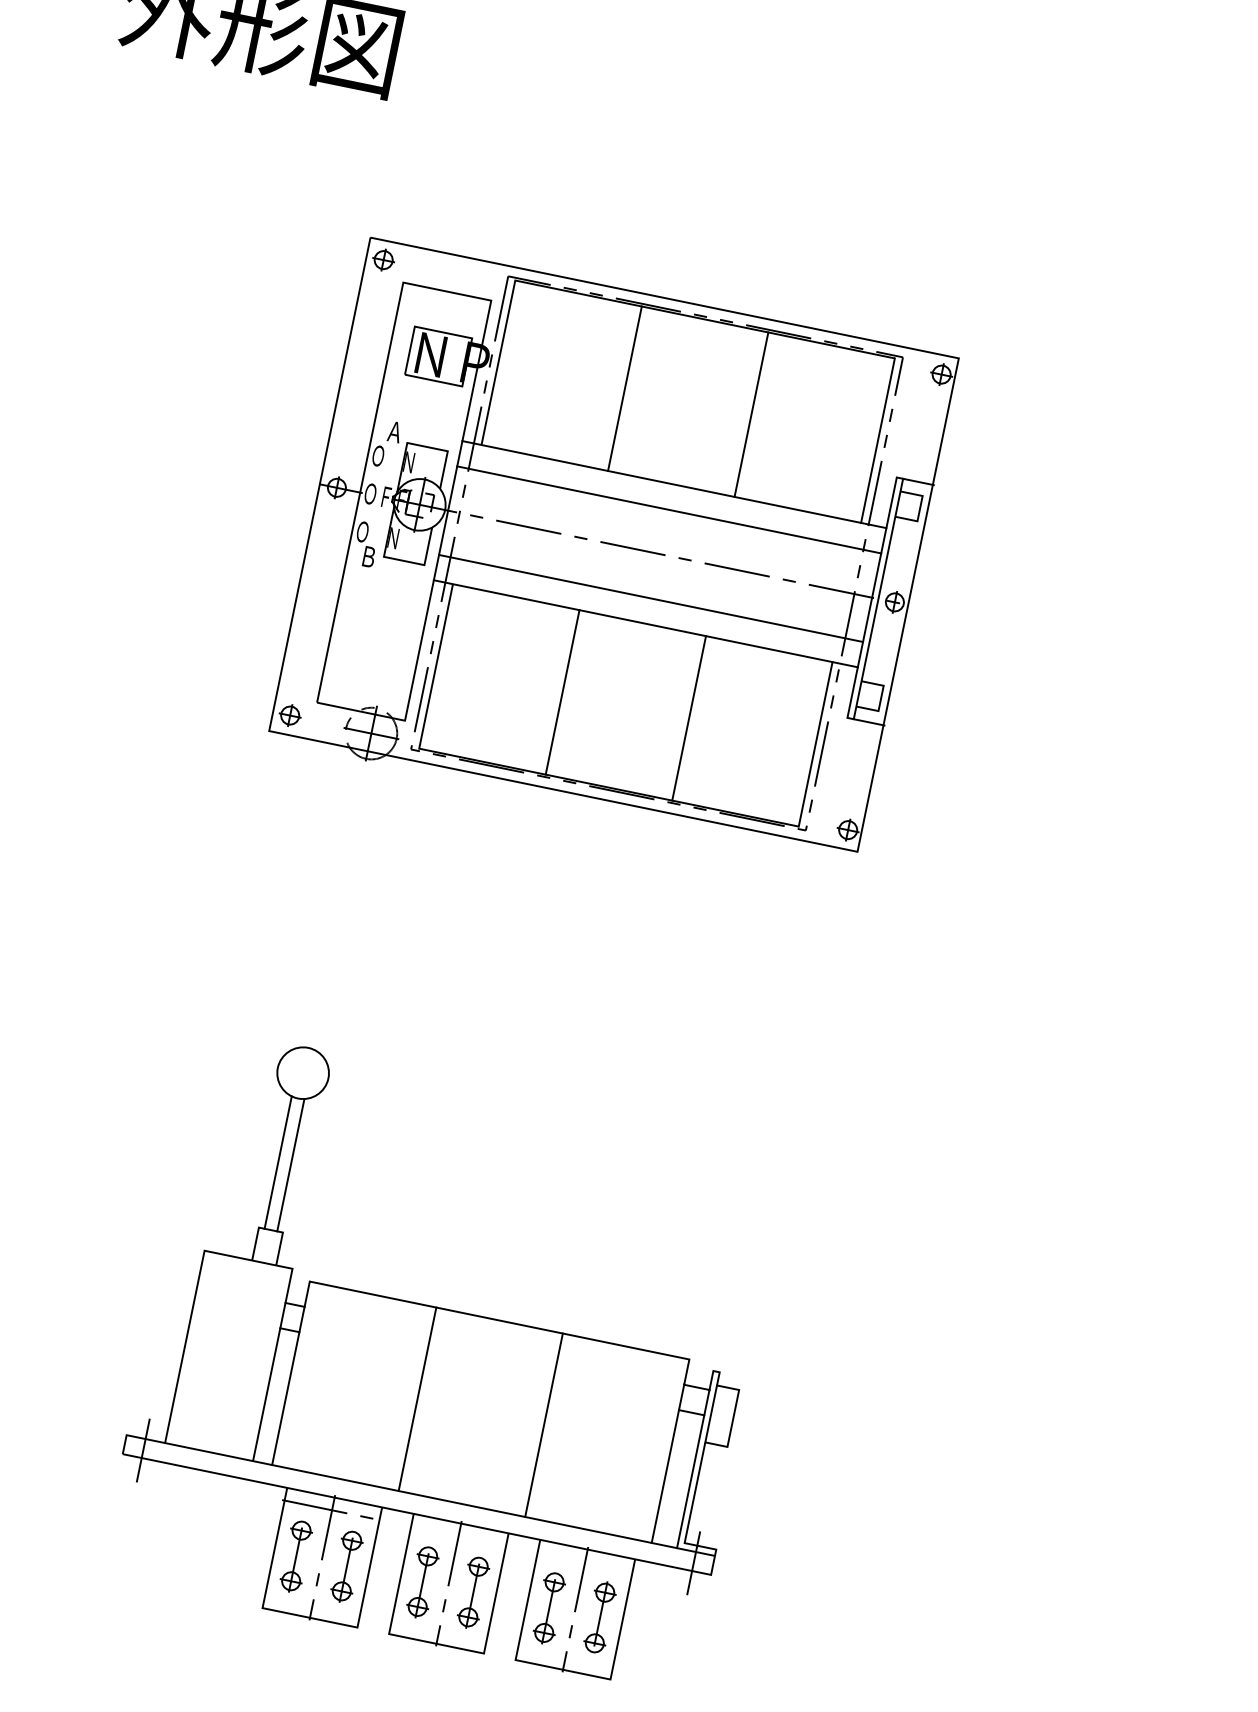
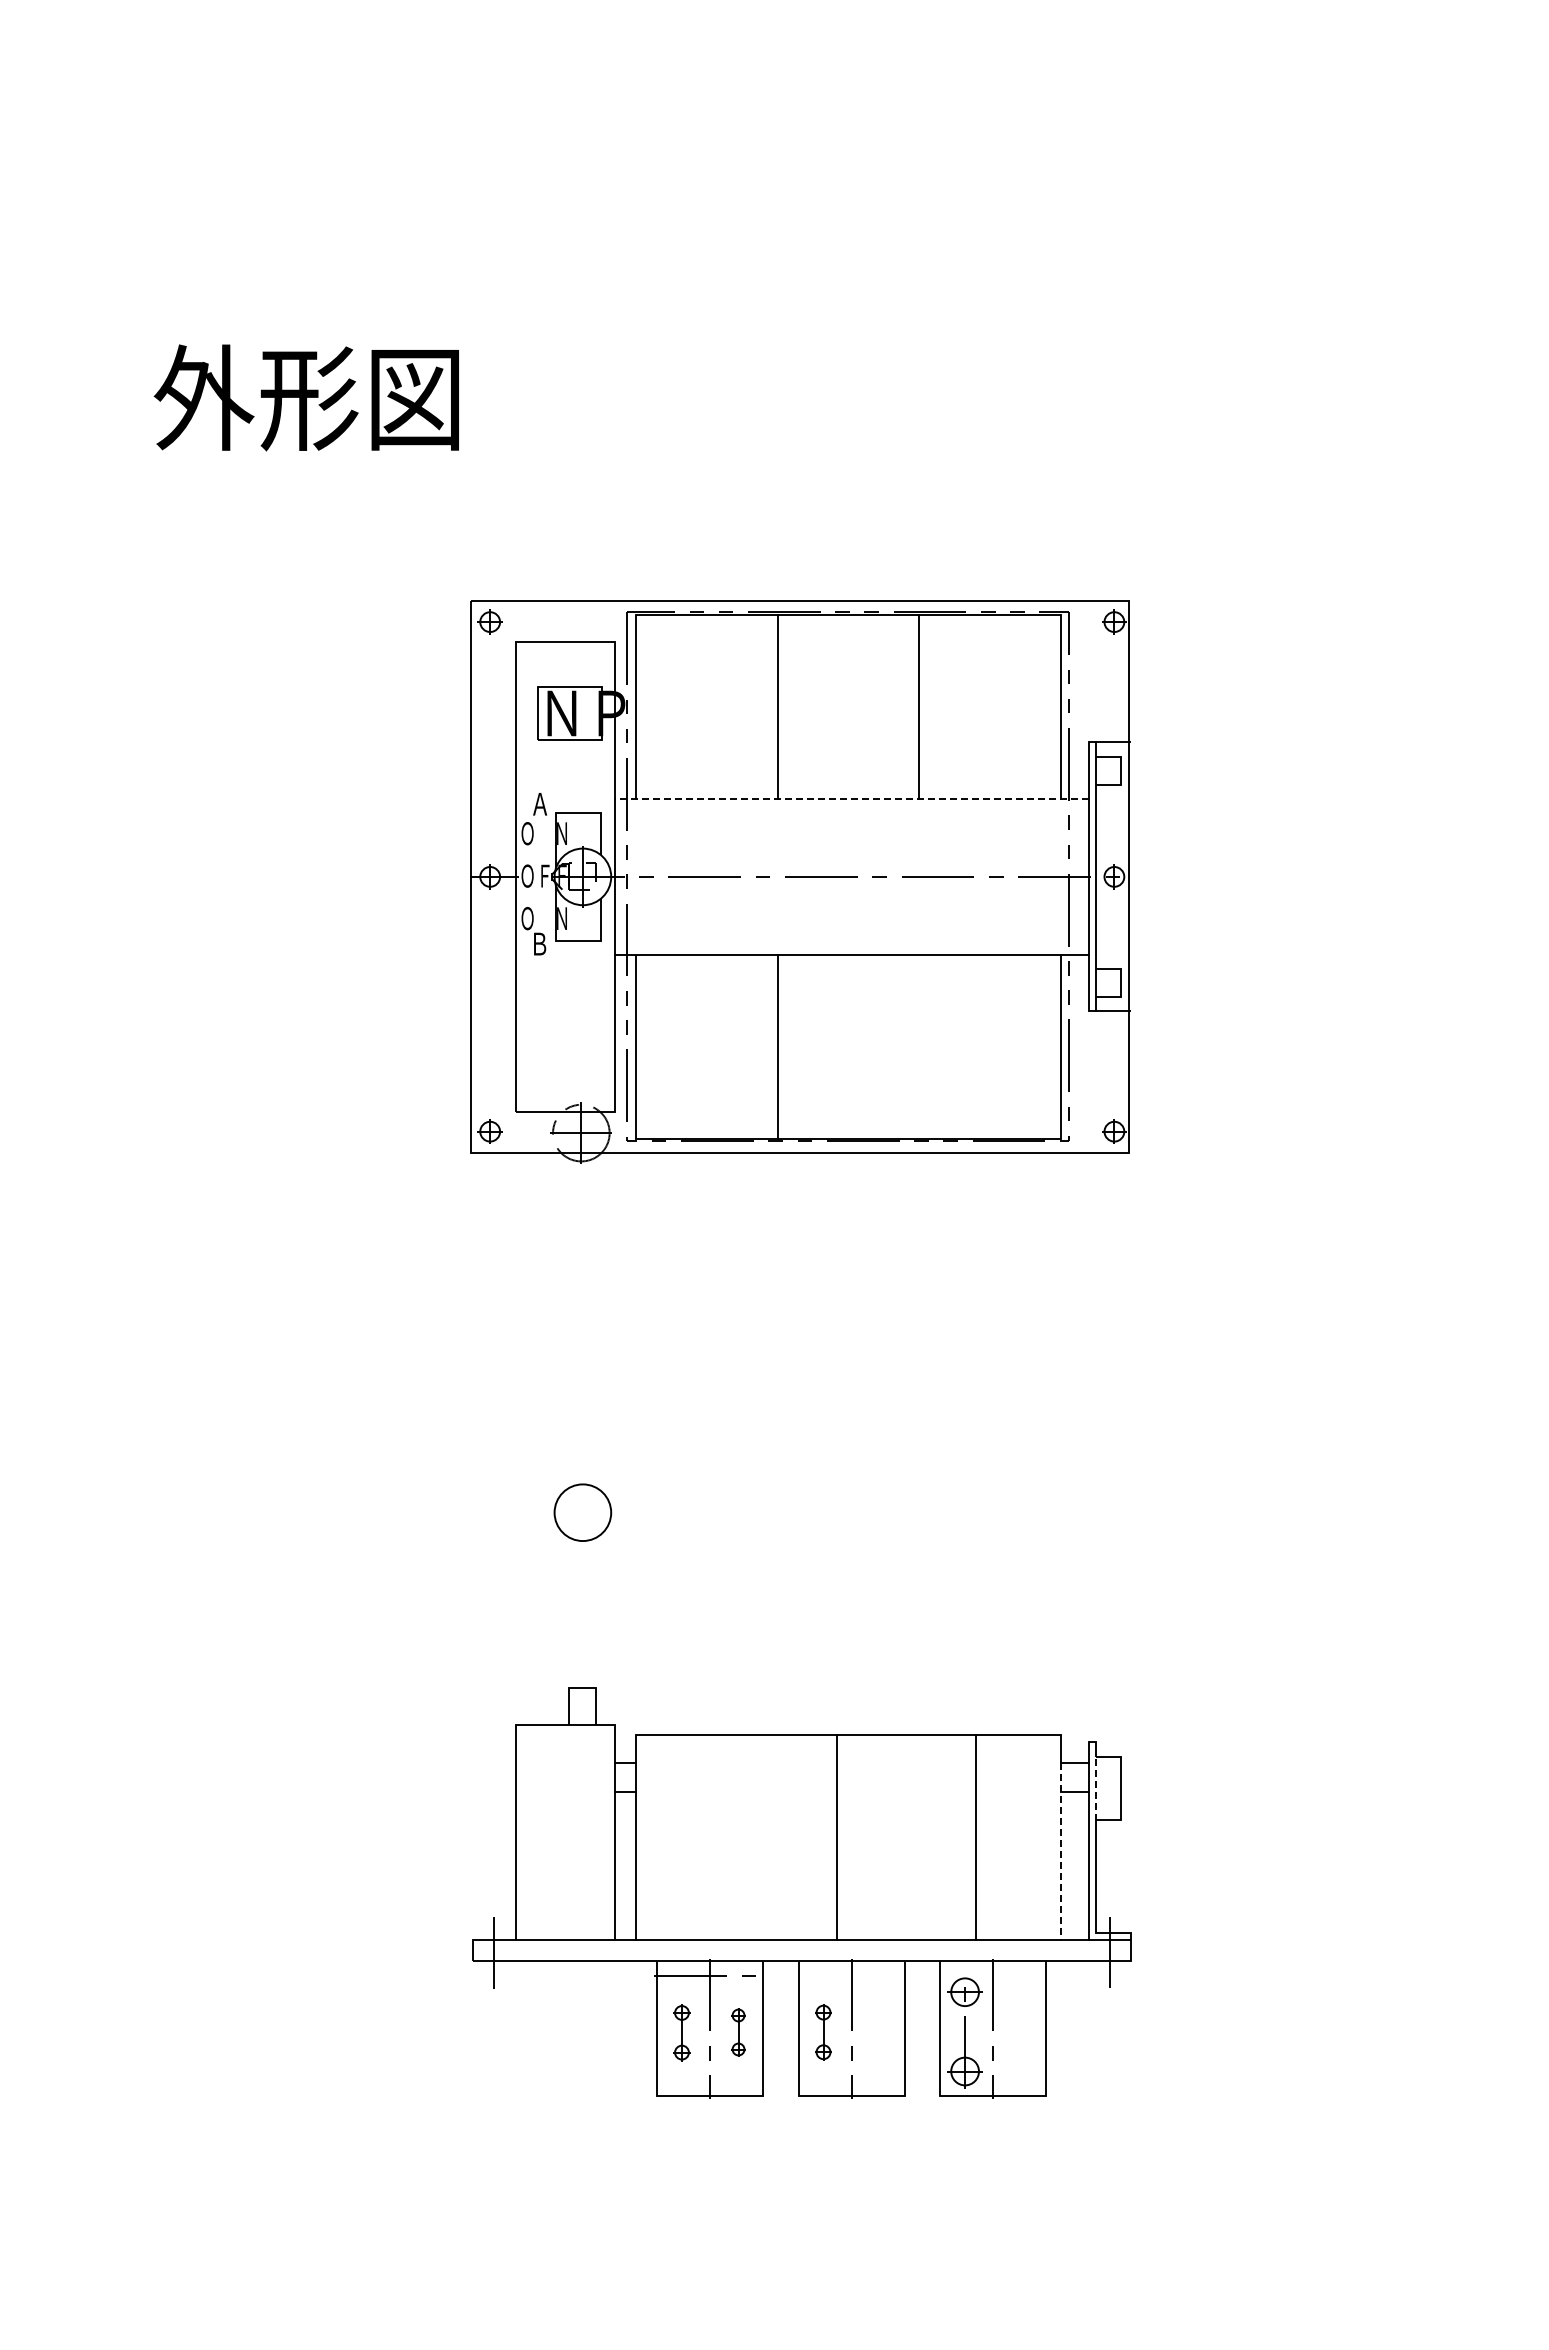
line: (674, 484) -> (851, 799), solid -> dashed
line: (668, 509) -> (851, 827), removed
line: (650, 598) -> (851, 926), removed
line: (689, 718) -> (919, 1046), removed
line: (277, 1162) -> (575, 1614), removed
line: (290, 1165) -> (589, 1614), removed
line: (417, 1399) -> (836, 1837), moved
line: (711, 1414) -> (1096, 1789), solid -> dashed
line: (544, 1425) -> (976, 1837), moved
line: (667, 1463) -> (1060, 1851), solid -> dashed
part: (295, 1556) -> (681, 2033), size x0.7
part: (346, 1566) -> (738, 2032), size x0.6
part: (422, 1581) -> (823, 2032), size x0.7
part: (472, 1592) -> (879, 2032), removed
part: (548, 1607) -> (964, 2032), size x1.4
part: (600, 1617) -> (1021, 2031), removed

